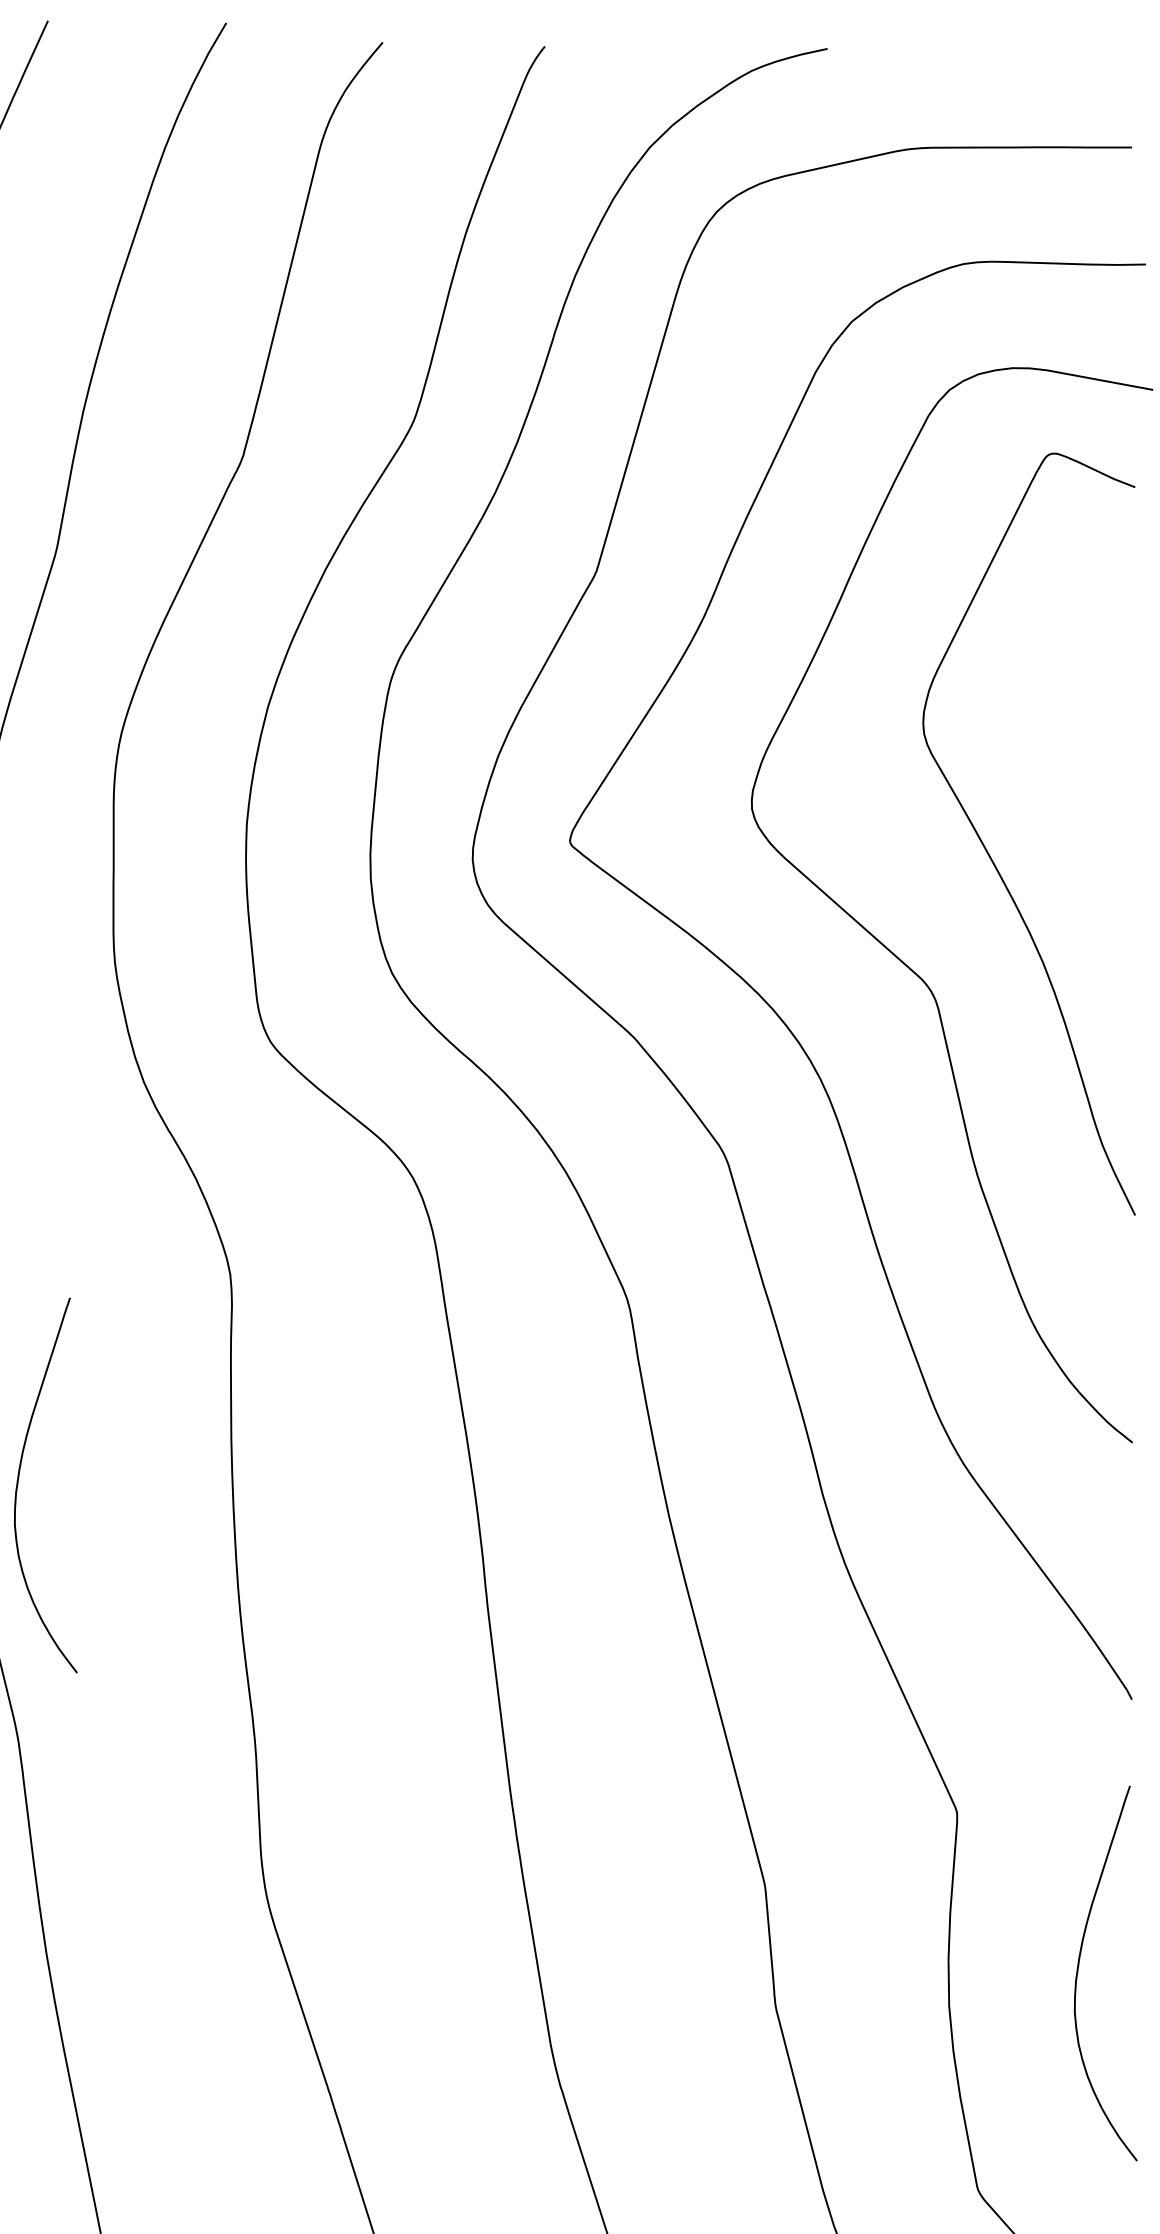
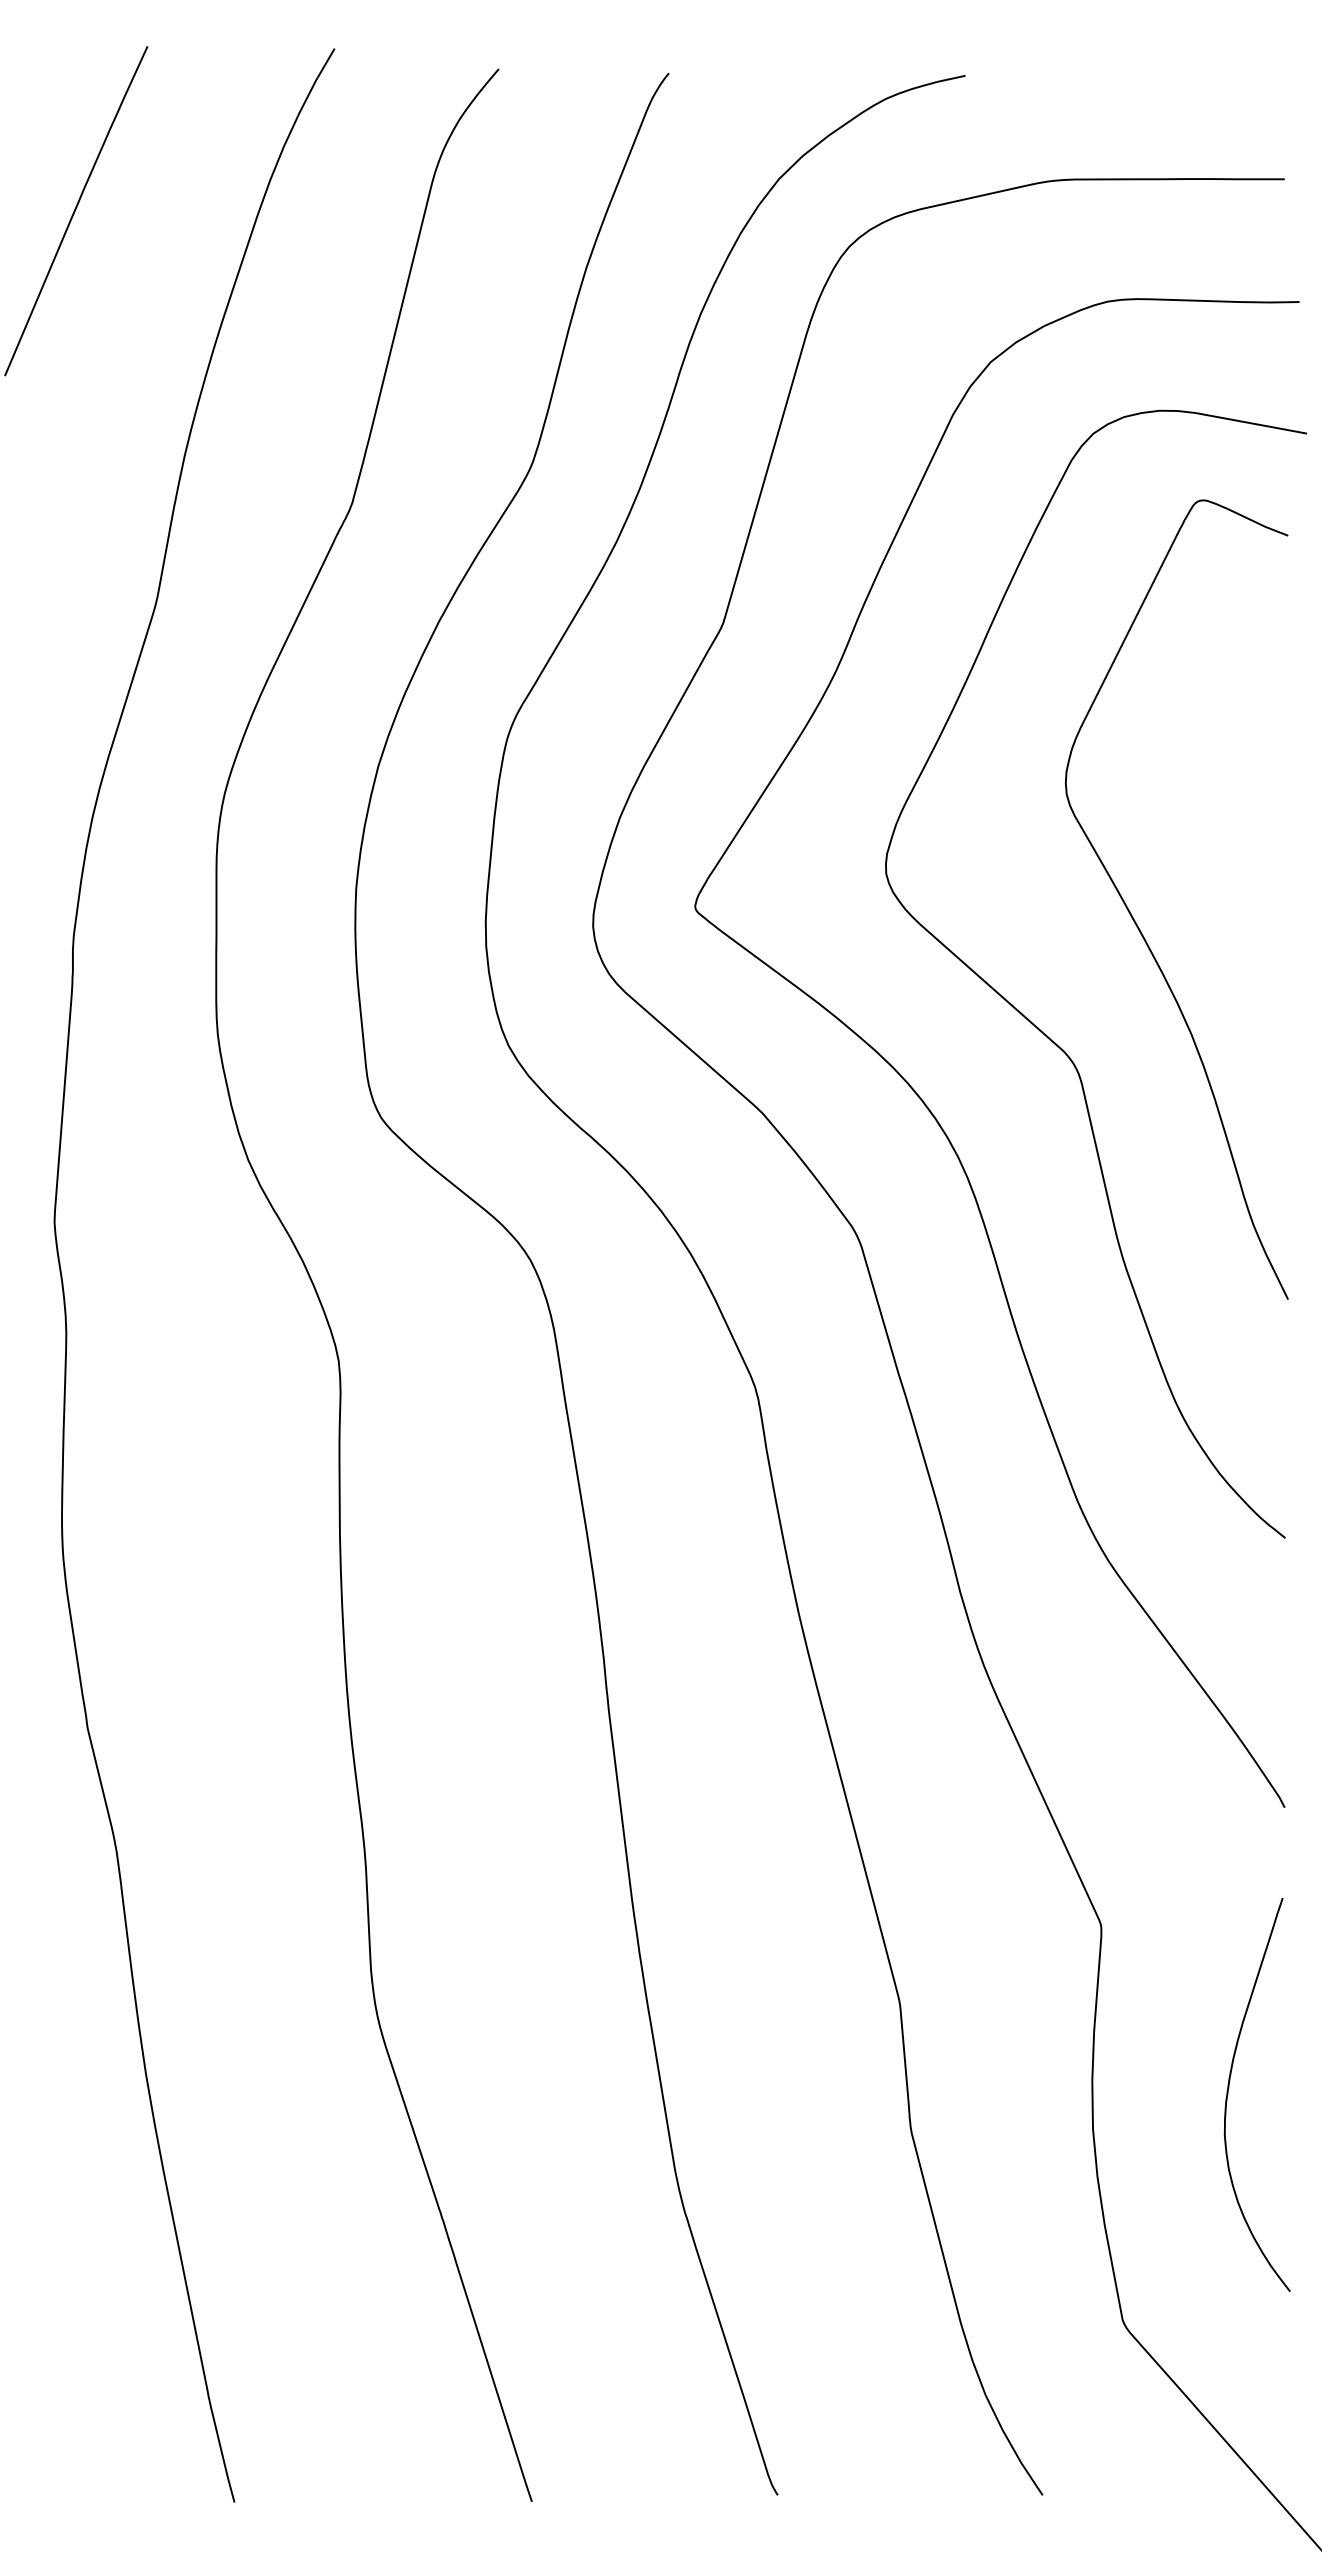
curve: (19, 1479) -> (117, 1576), removed

